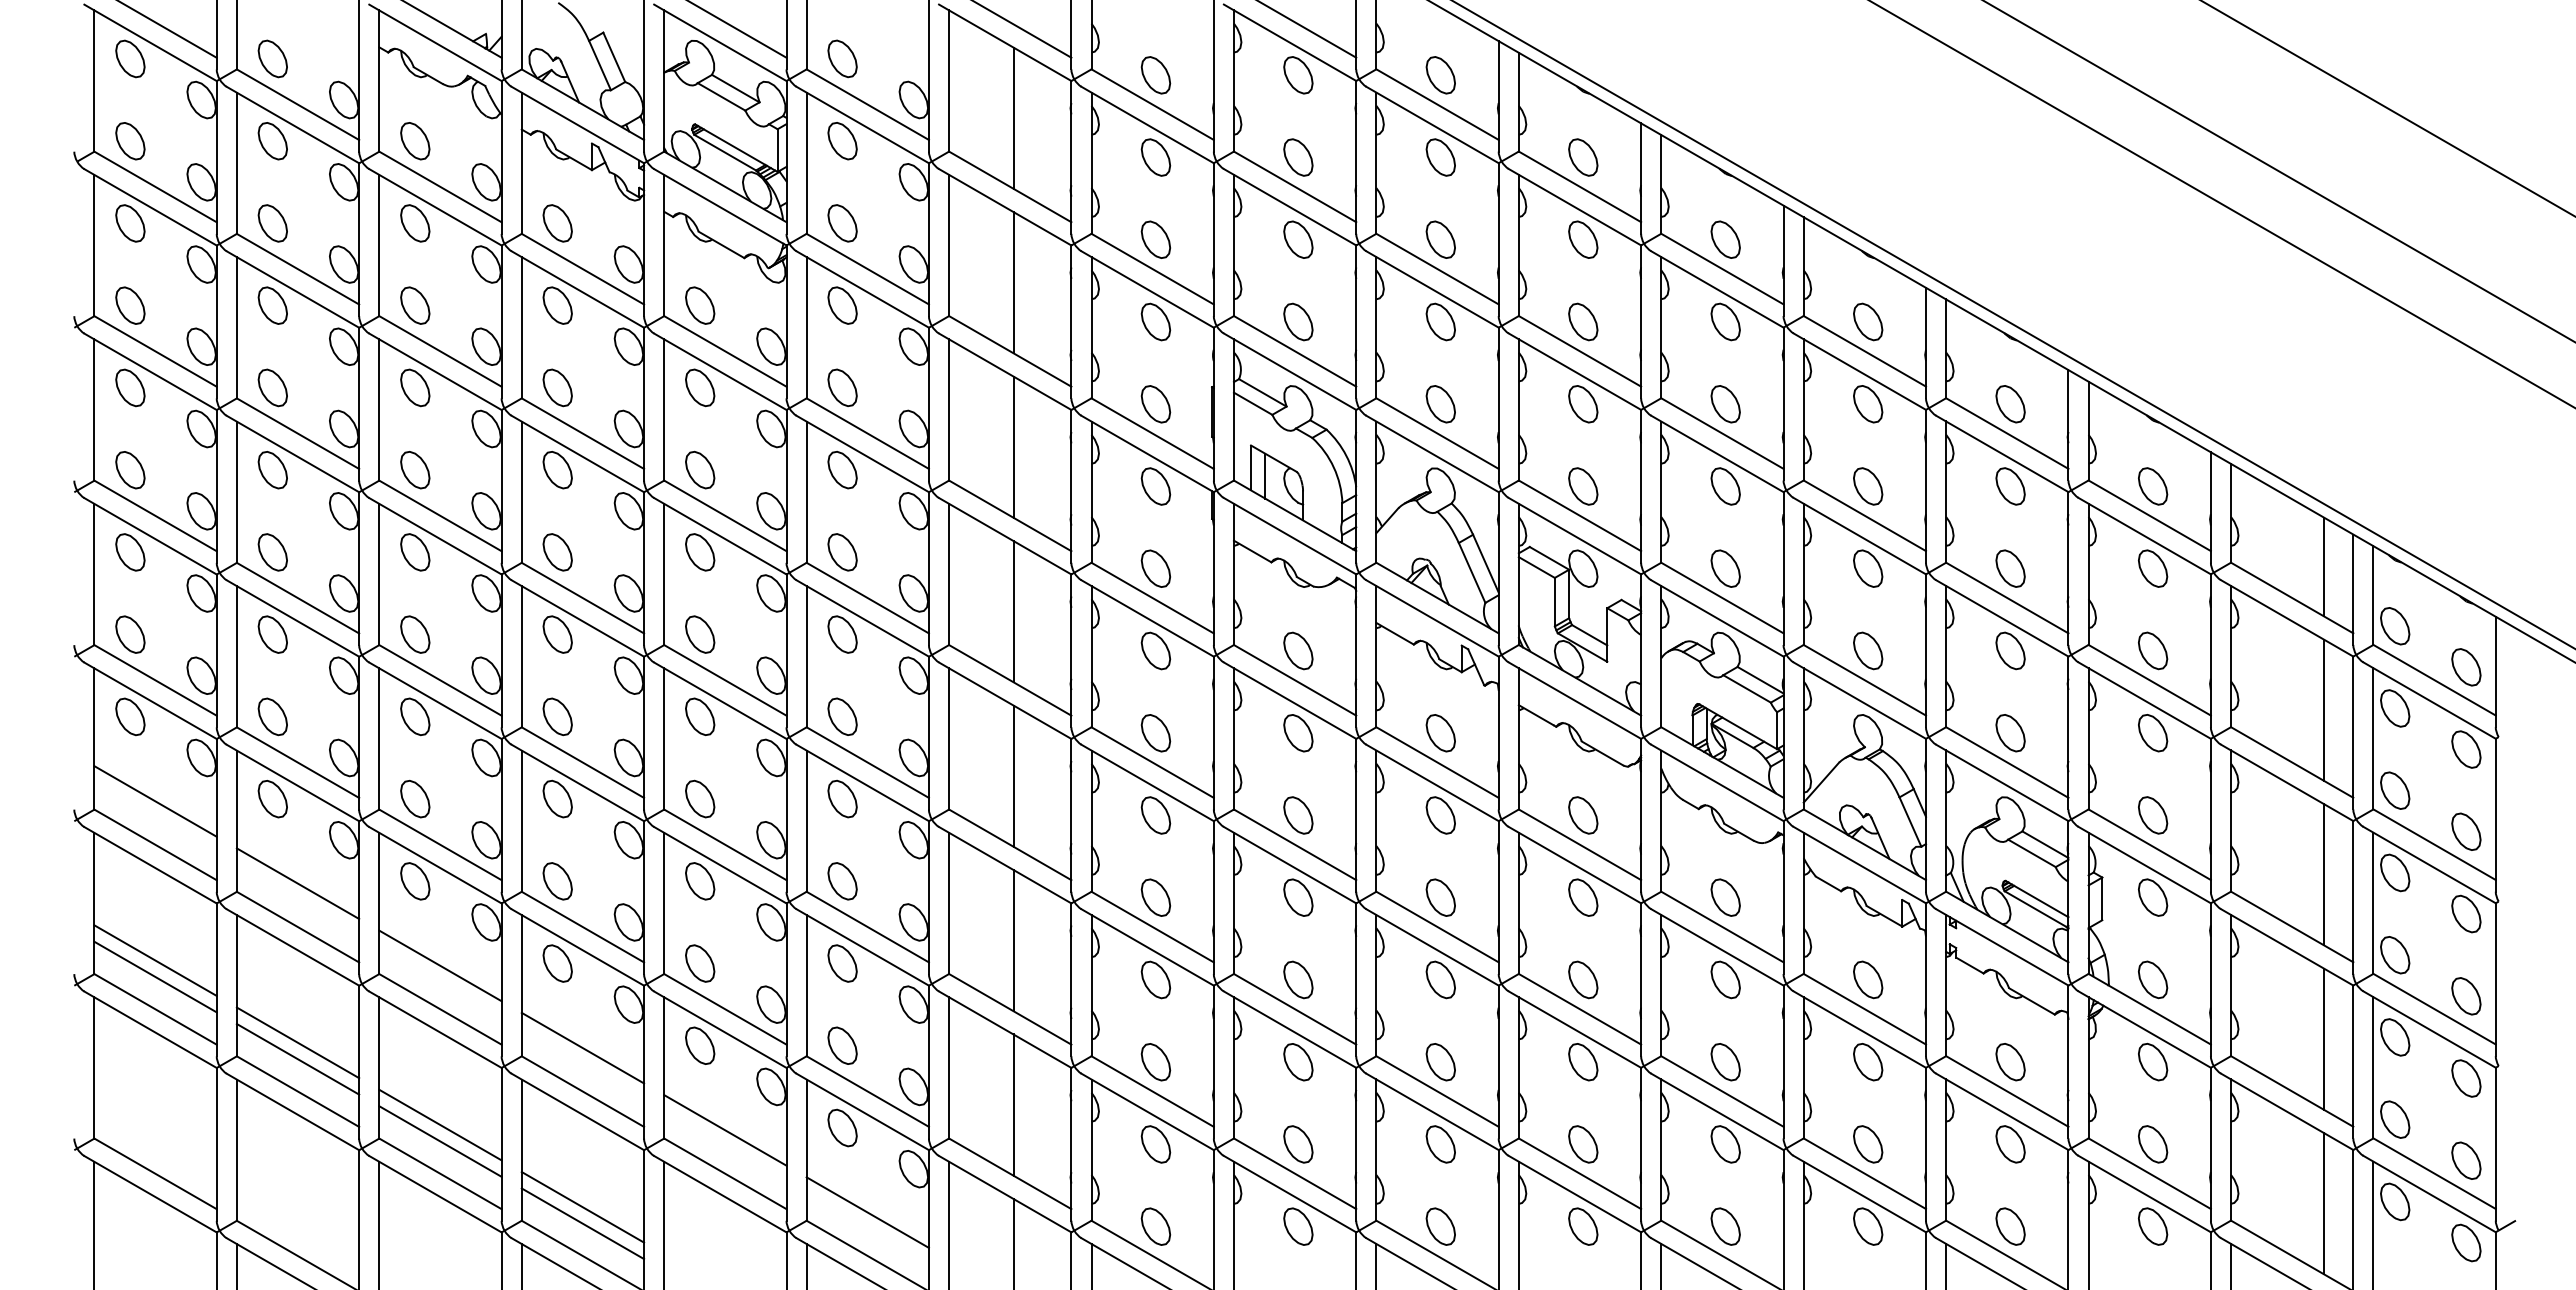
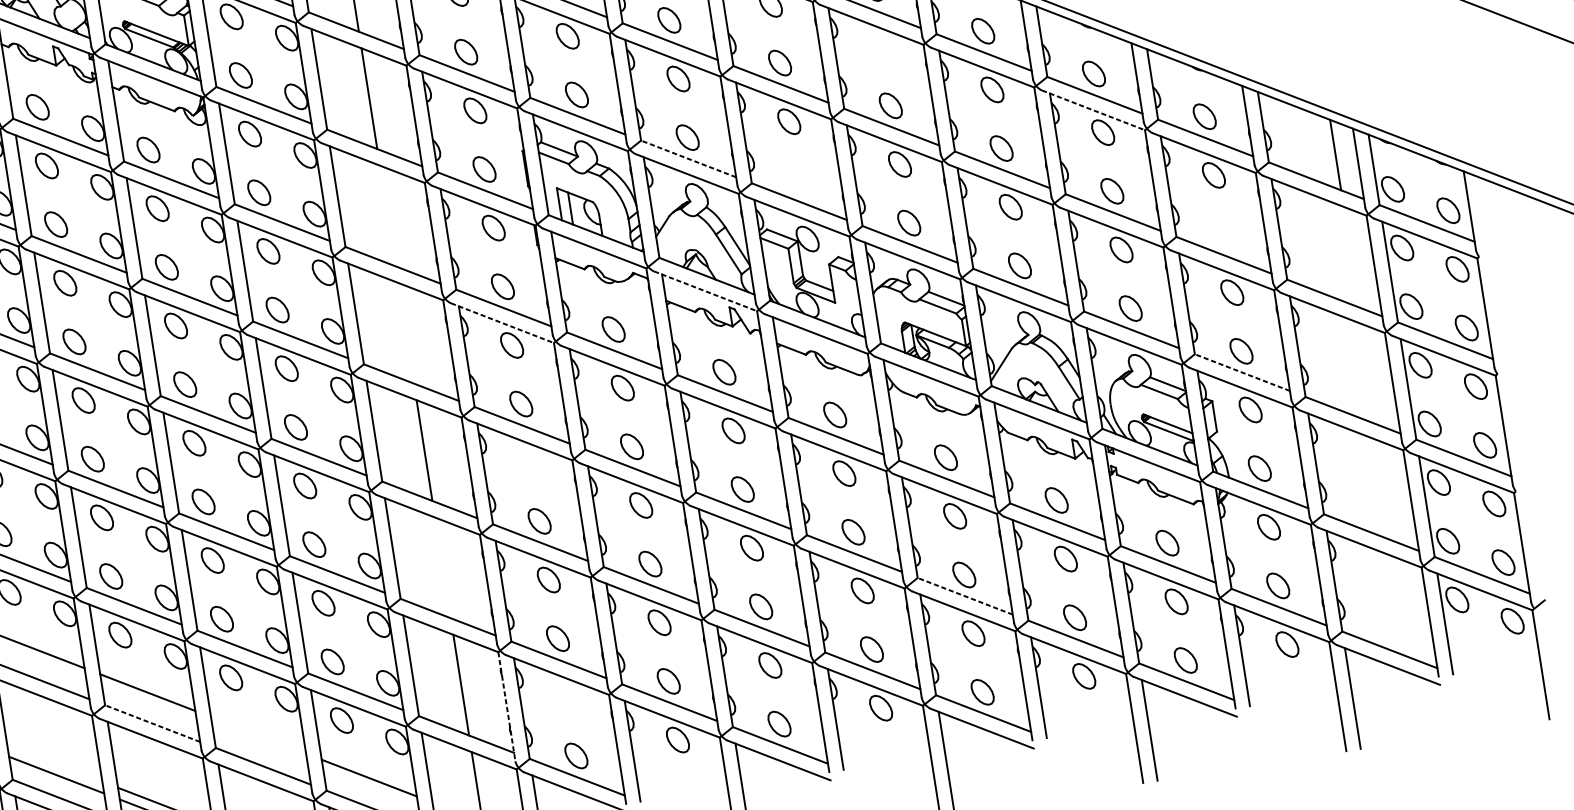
part: (1725, 321) -> (881, 46), removed
line: (1437, 433) -> (688, 158), solid -> dashed
line: (1013, 446) -> (387, 215), removed
line: (2002, 454) -> (1093, 110), solid -> dashed
part: (1583, 486) -> (798, 180), removed
line: (1013, 611) -> (406, 333), removed
line: (1148, 618) -> (503, 323), solid -> dashed
line: (1432, 618) -> (705, 291), solid -> dashed
part: (2153, 650) -> (1223, 233), removed
line: (2323, 709) -> (1351, 256), removed
part: (1155, 815) -> (530, 462), removed
line: (2149, 844) -> (1242, 372), solid -> dashed
line: (2323, 874) -> (1369, 374), removed
line: (1013, 940) -> (442, 567), removed
line: (2323, 1038) -> (1387, 491), removed
line: (582, 1091) -> (152, 723), solid -> dashed
line: (1722, 1091) -> (965, 596), solid -> dashed
line: (440, 1124) -> (54, 762), removed
line: (725, 1130) -> (258, 735), removed
line: (1071, 1144) -> (506, 706), solid -> dashed
part: (1155, 1144) -> (566, 697), removed
line: (2323, 1203) -> (1406, 609), removed

